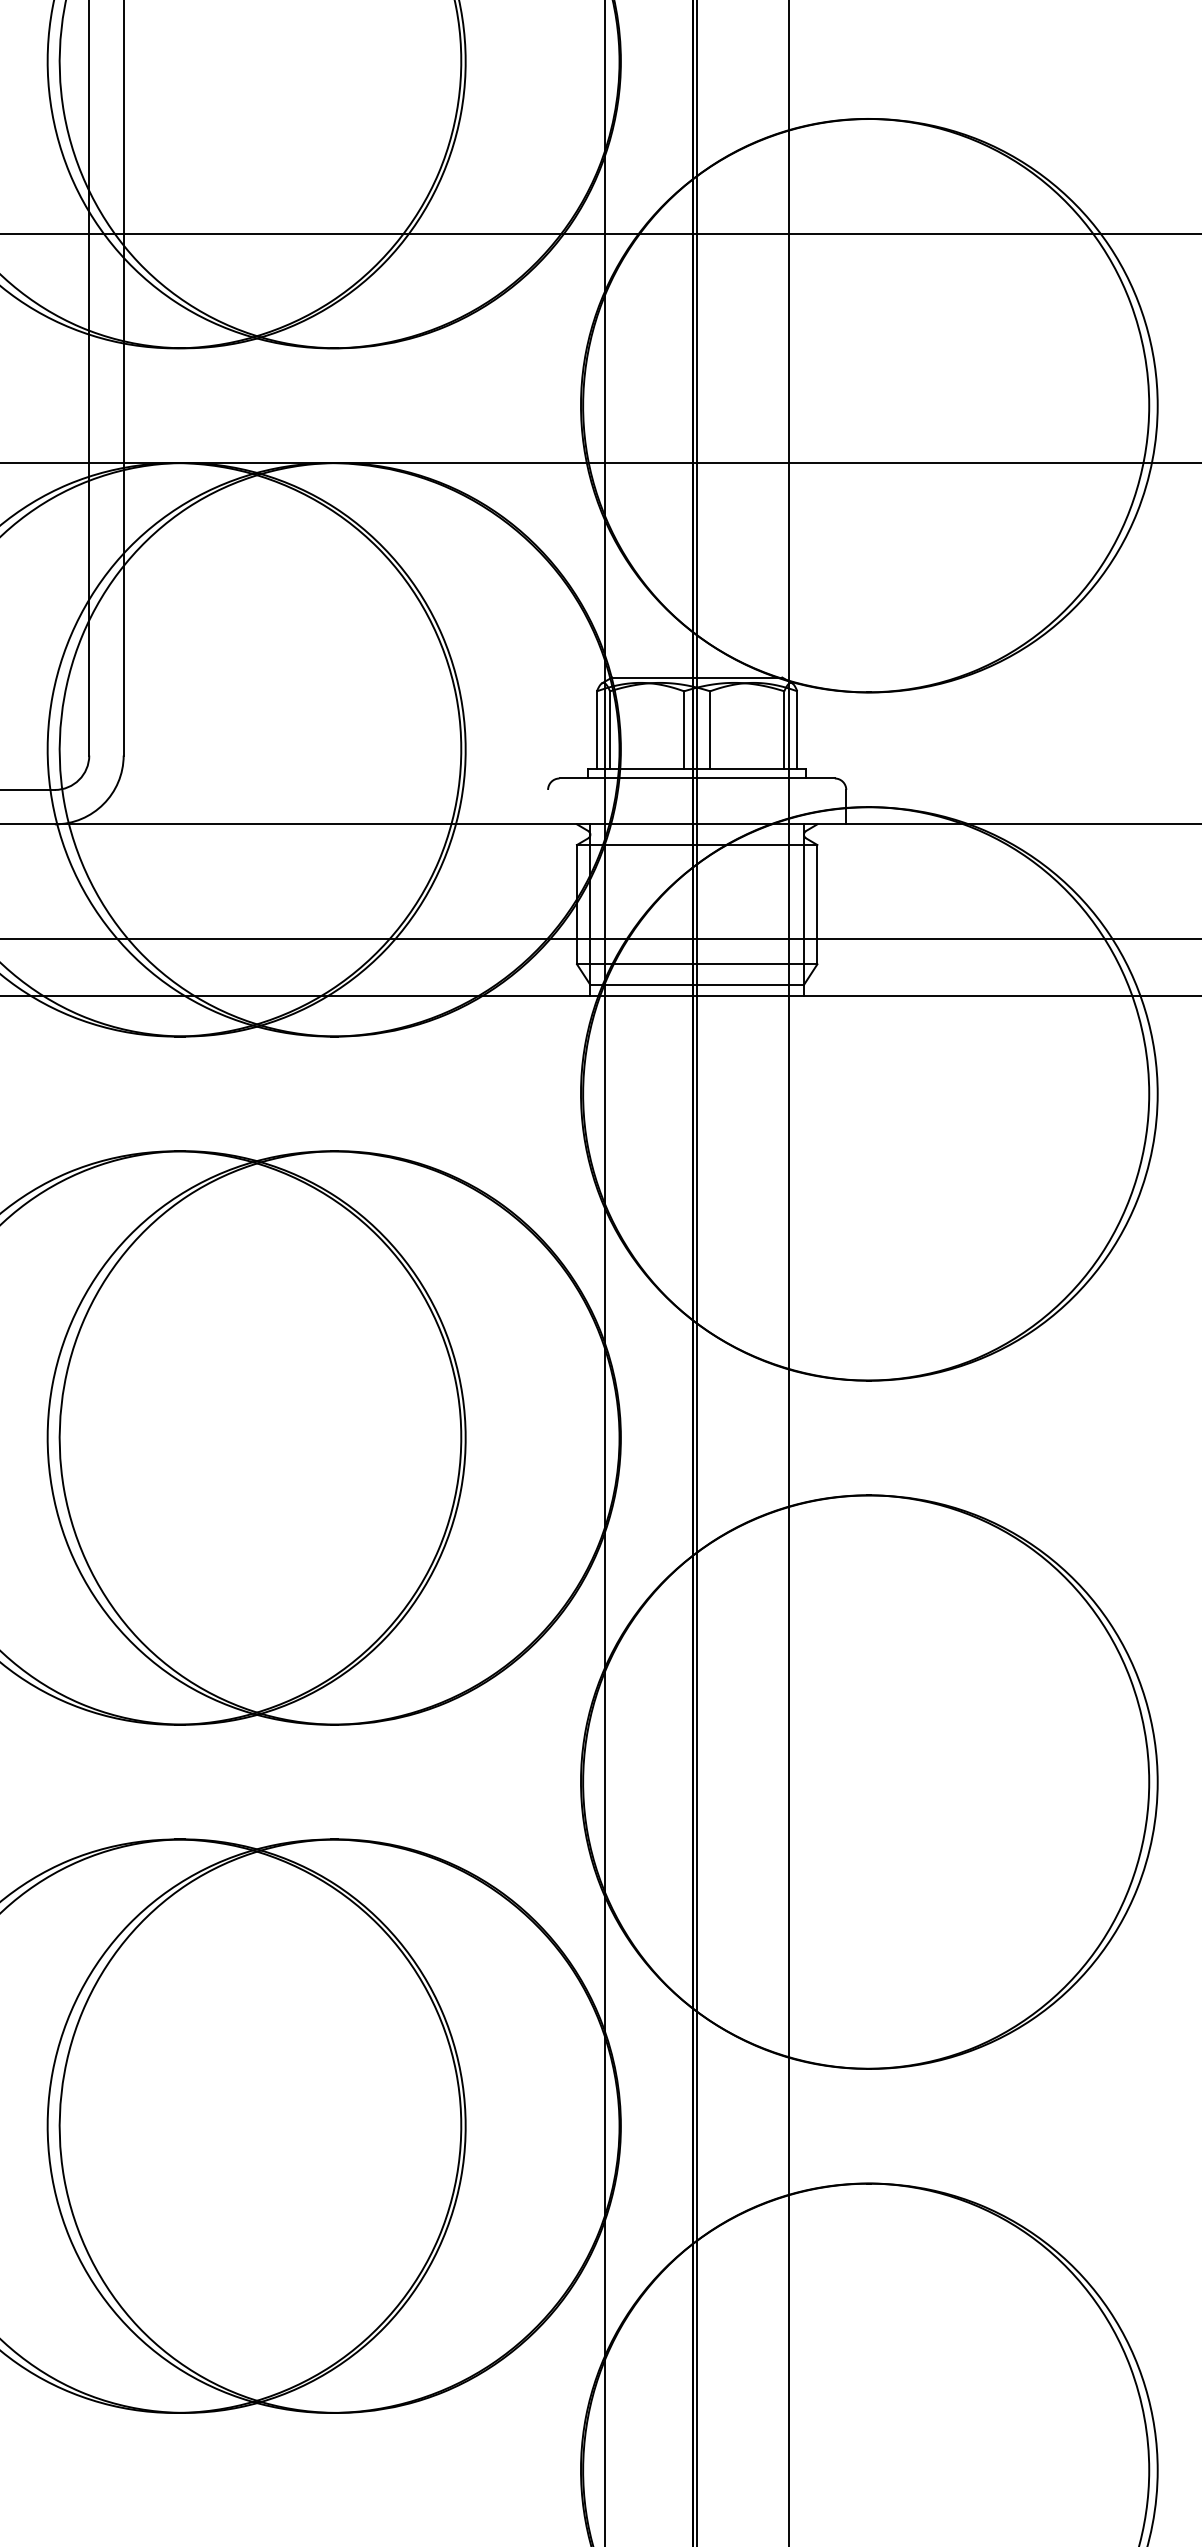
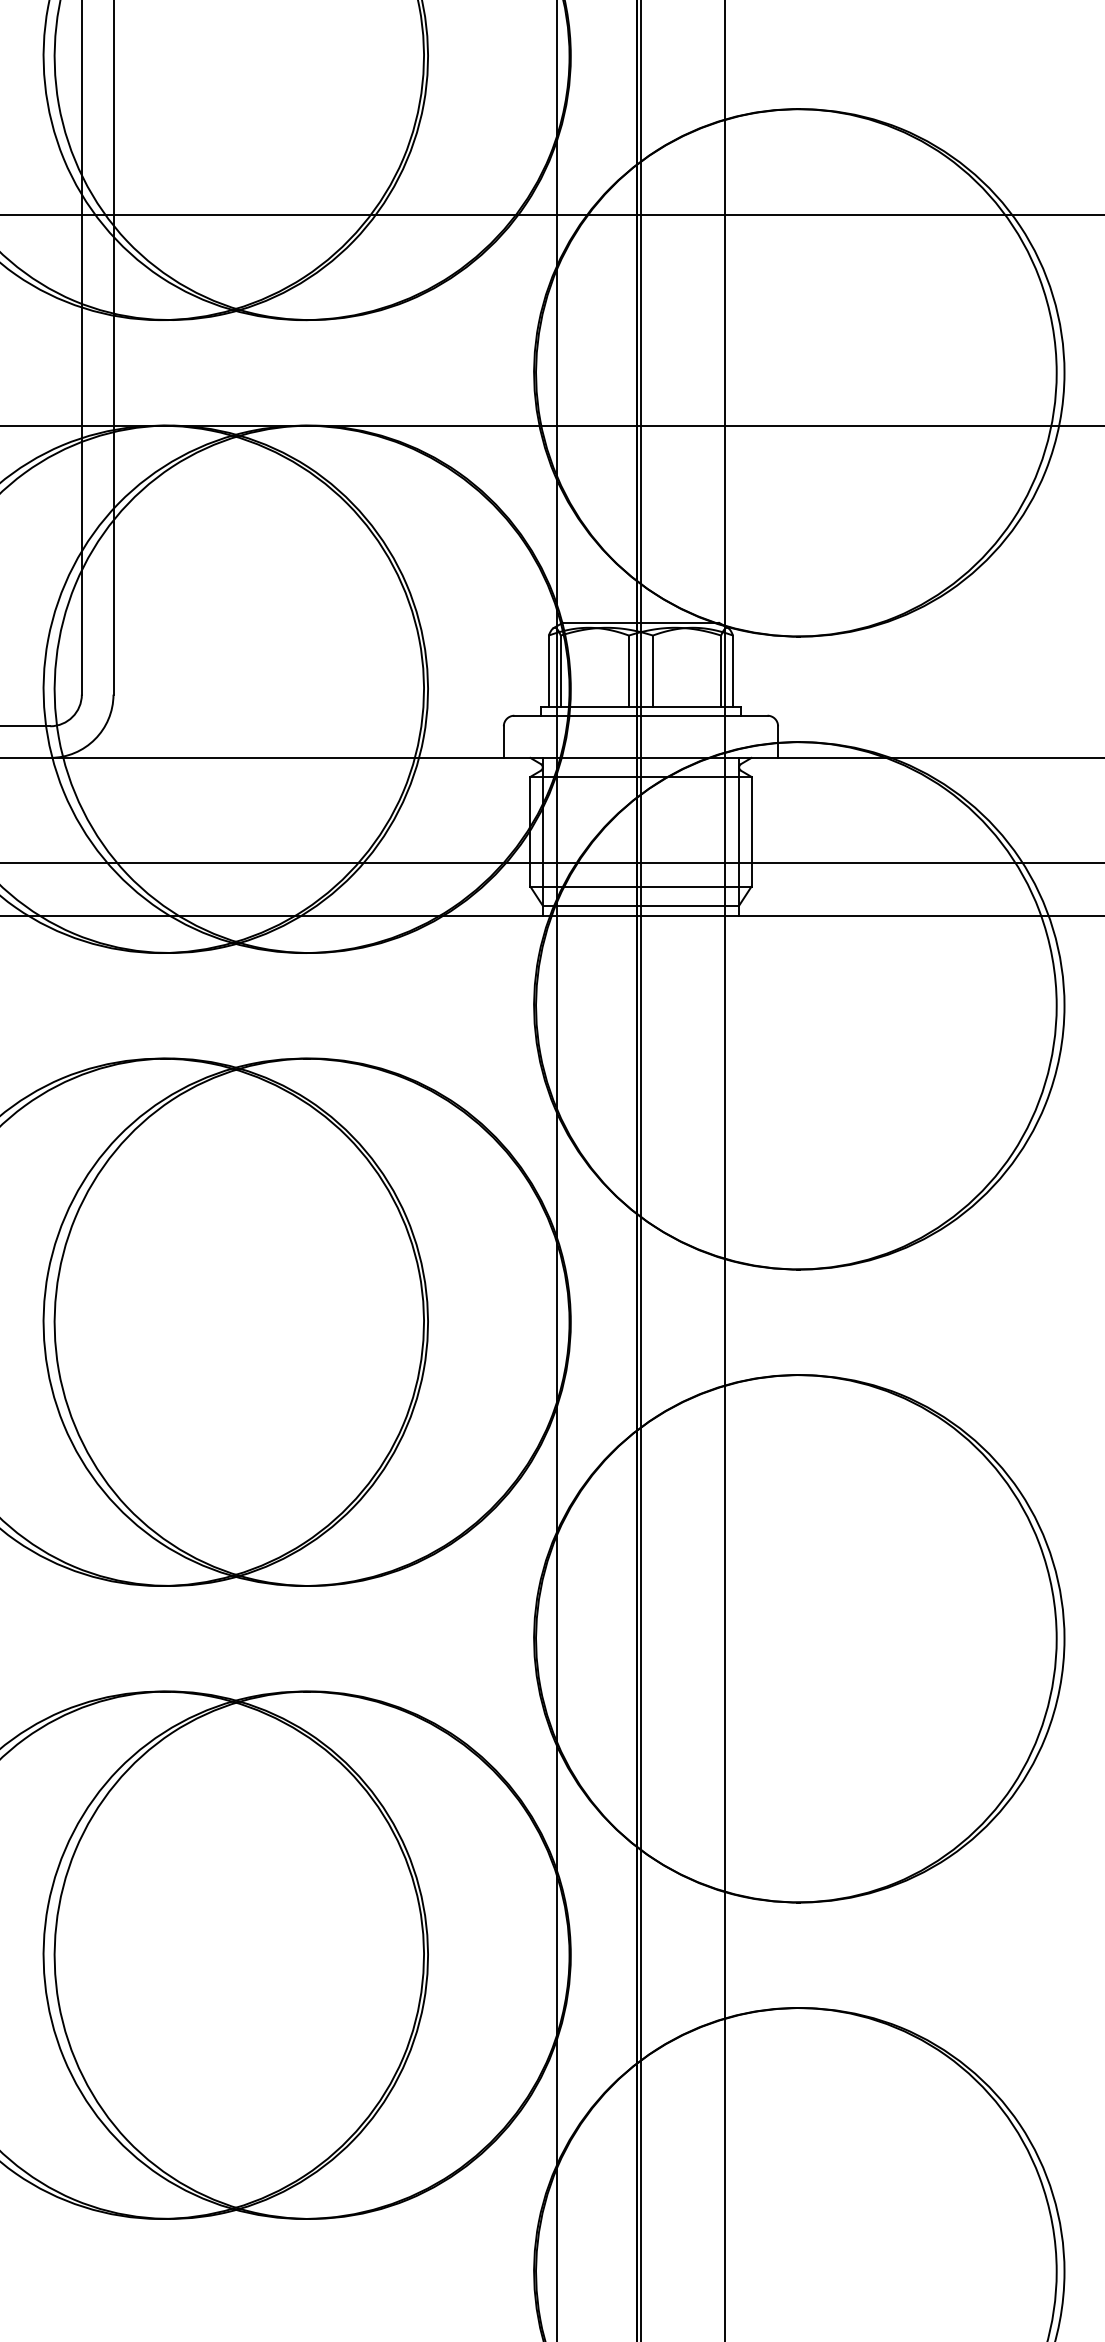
line: (547, 806) -> (503, 741), added

